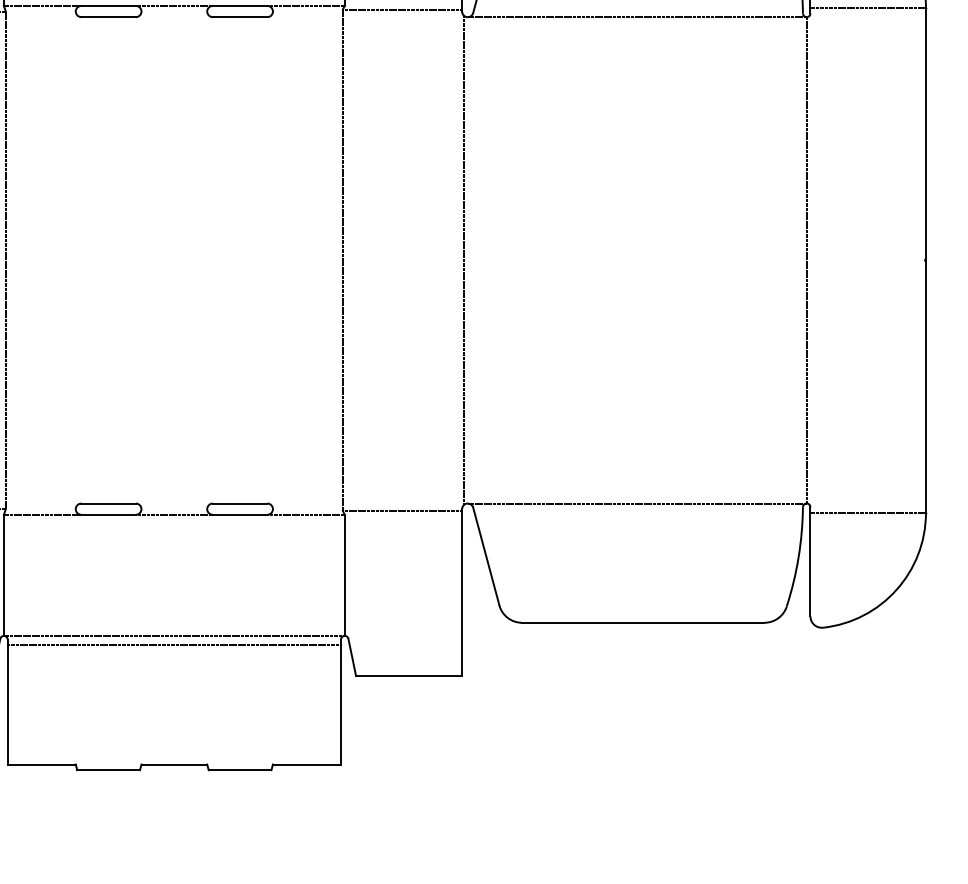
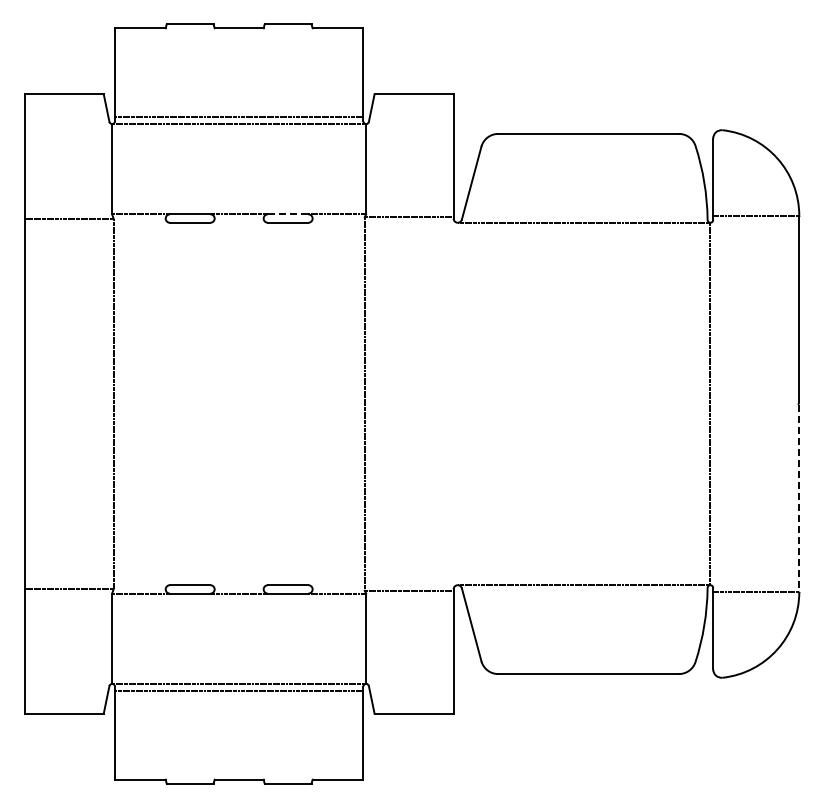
line: (240, 6) -> (288, 214), solid -> dashed
line: (464, 259) -> (455, 403), removed
line: (926, 387) -> (799, 498), solid -> dashed

